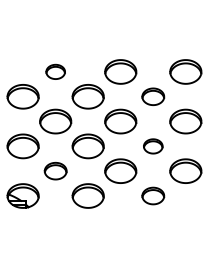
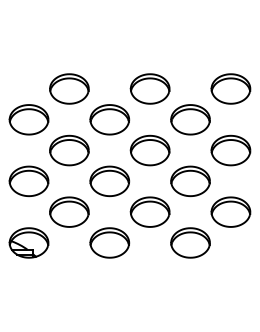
part: (55, 71) -> (69, 88), size x1.67
part: (153, 96) -> (190, 119), size x1.43
part: (153, 146) -> (190, 181), size x1.67
part: (55, 170) -> (69, 211), size x1.43
part: (153, 195) -> (190, 242), size x1.43

